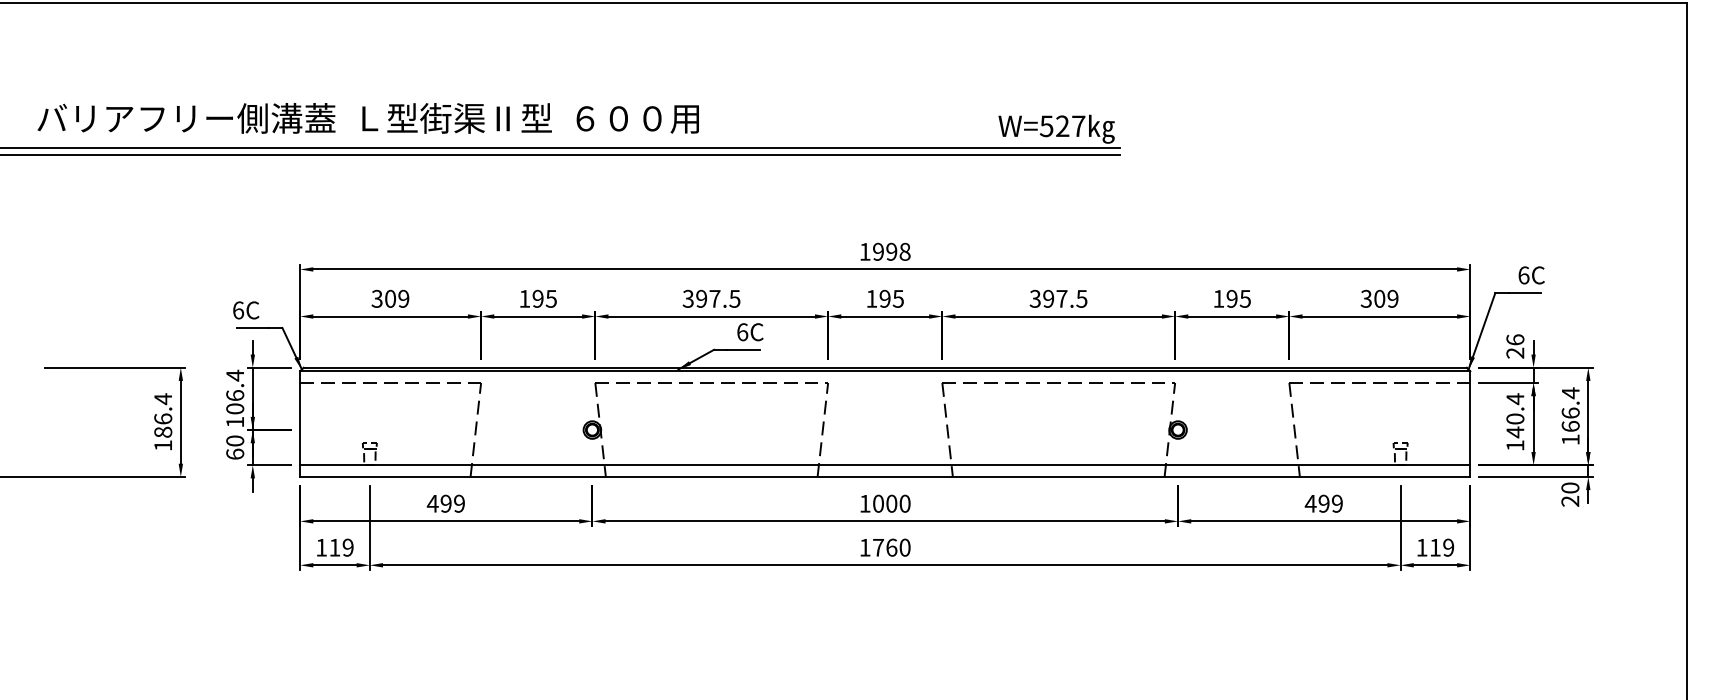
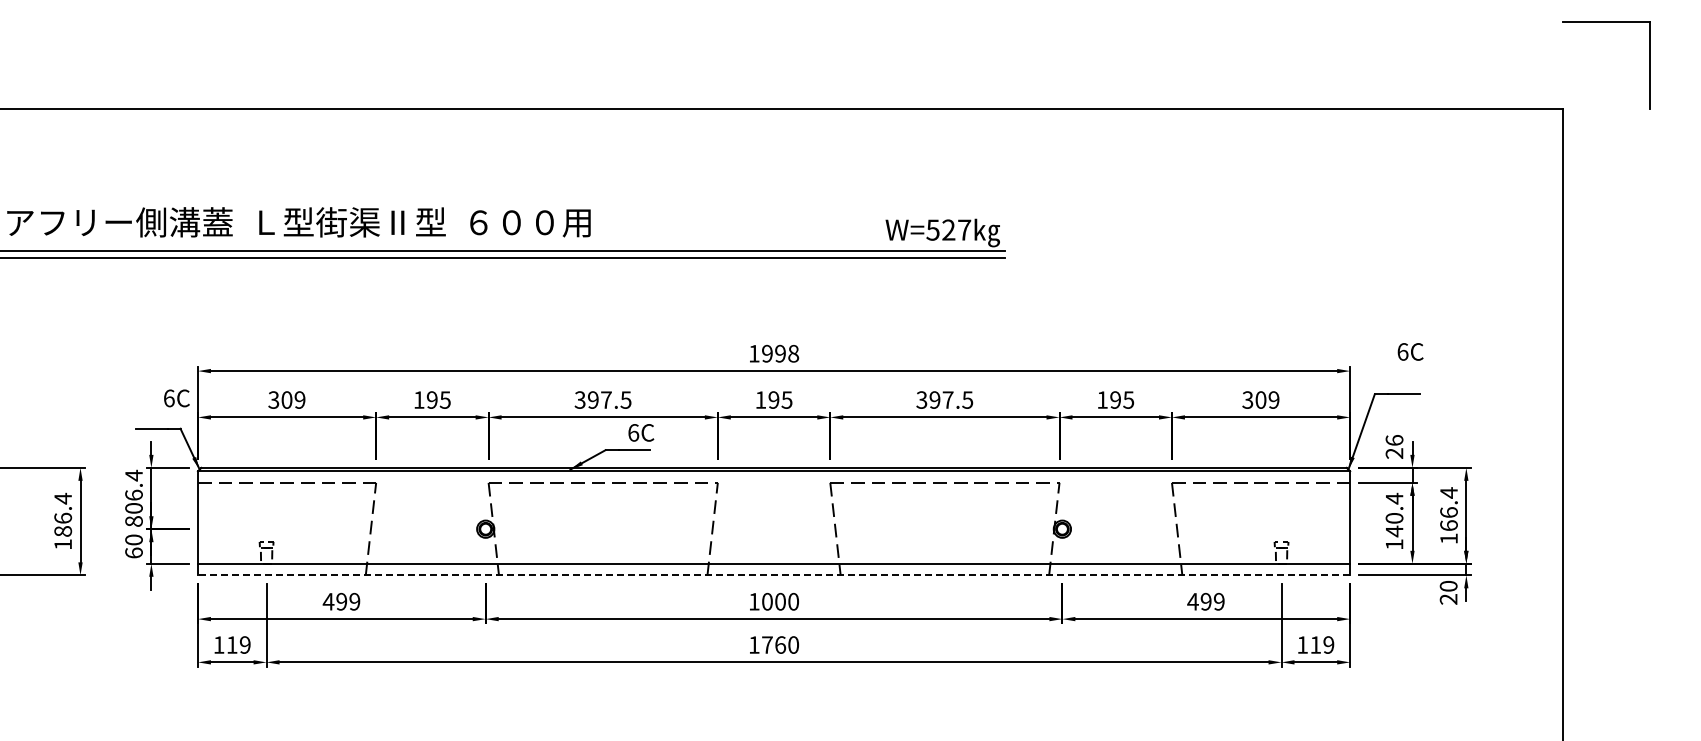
text: (1531, 274) -> (1410, 351), moved
text: (245, 310) -> (176, 398), moved
text: (234, 422) -> (133, 521), 106.4 -> 806.4
line: (884, 477) -> (773, 575), solid -> dashed

